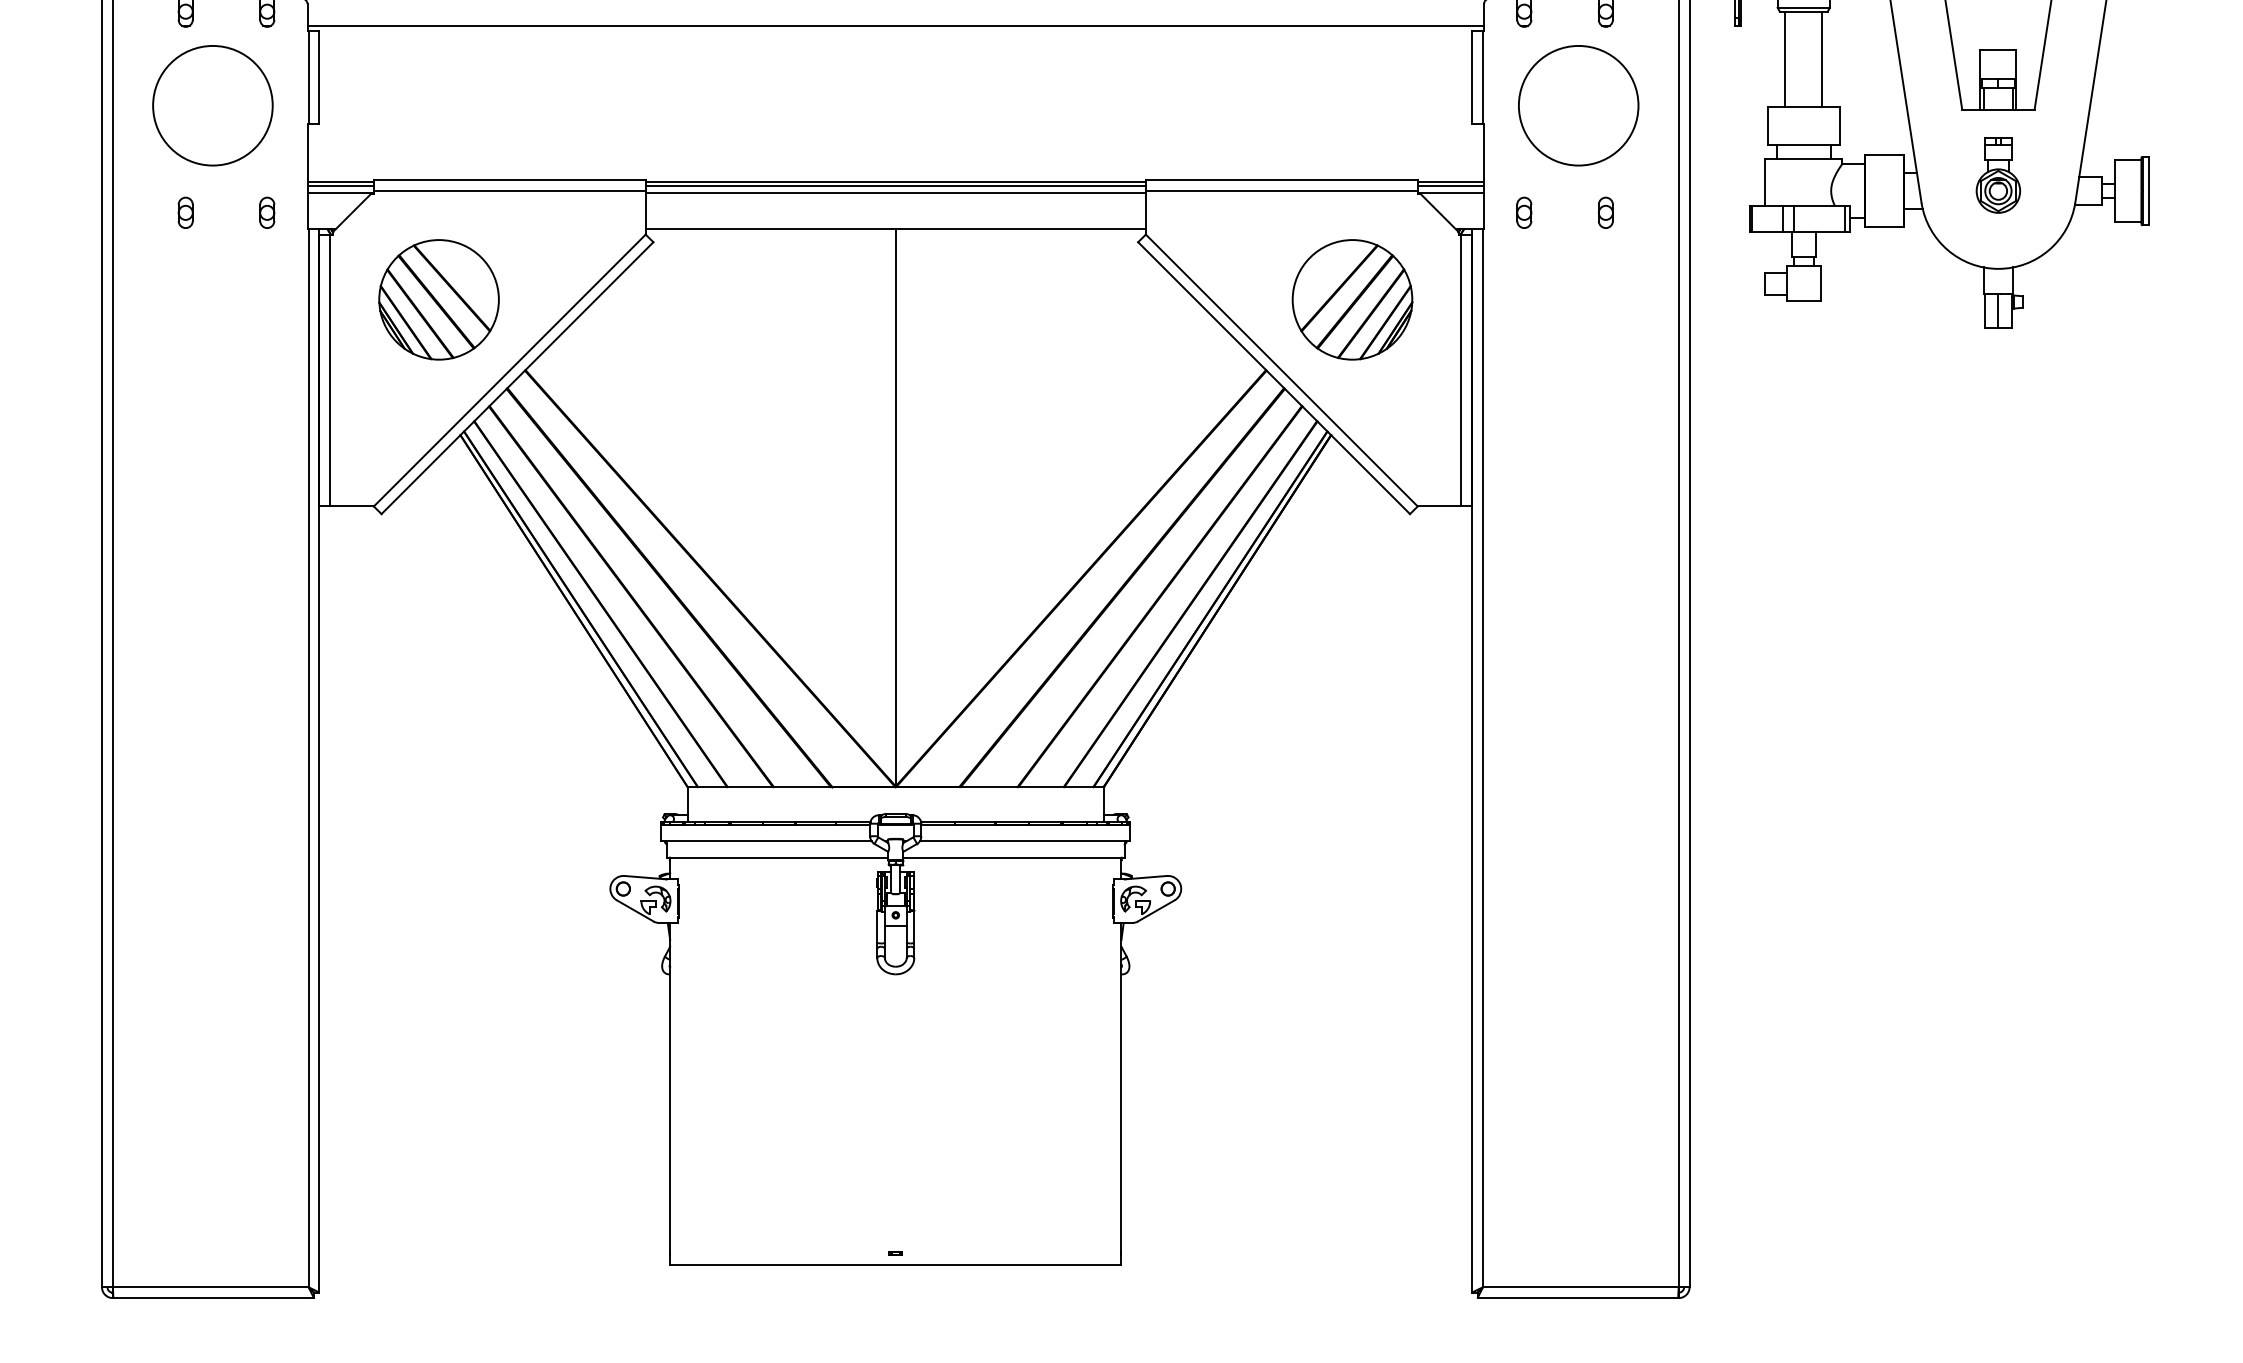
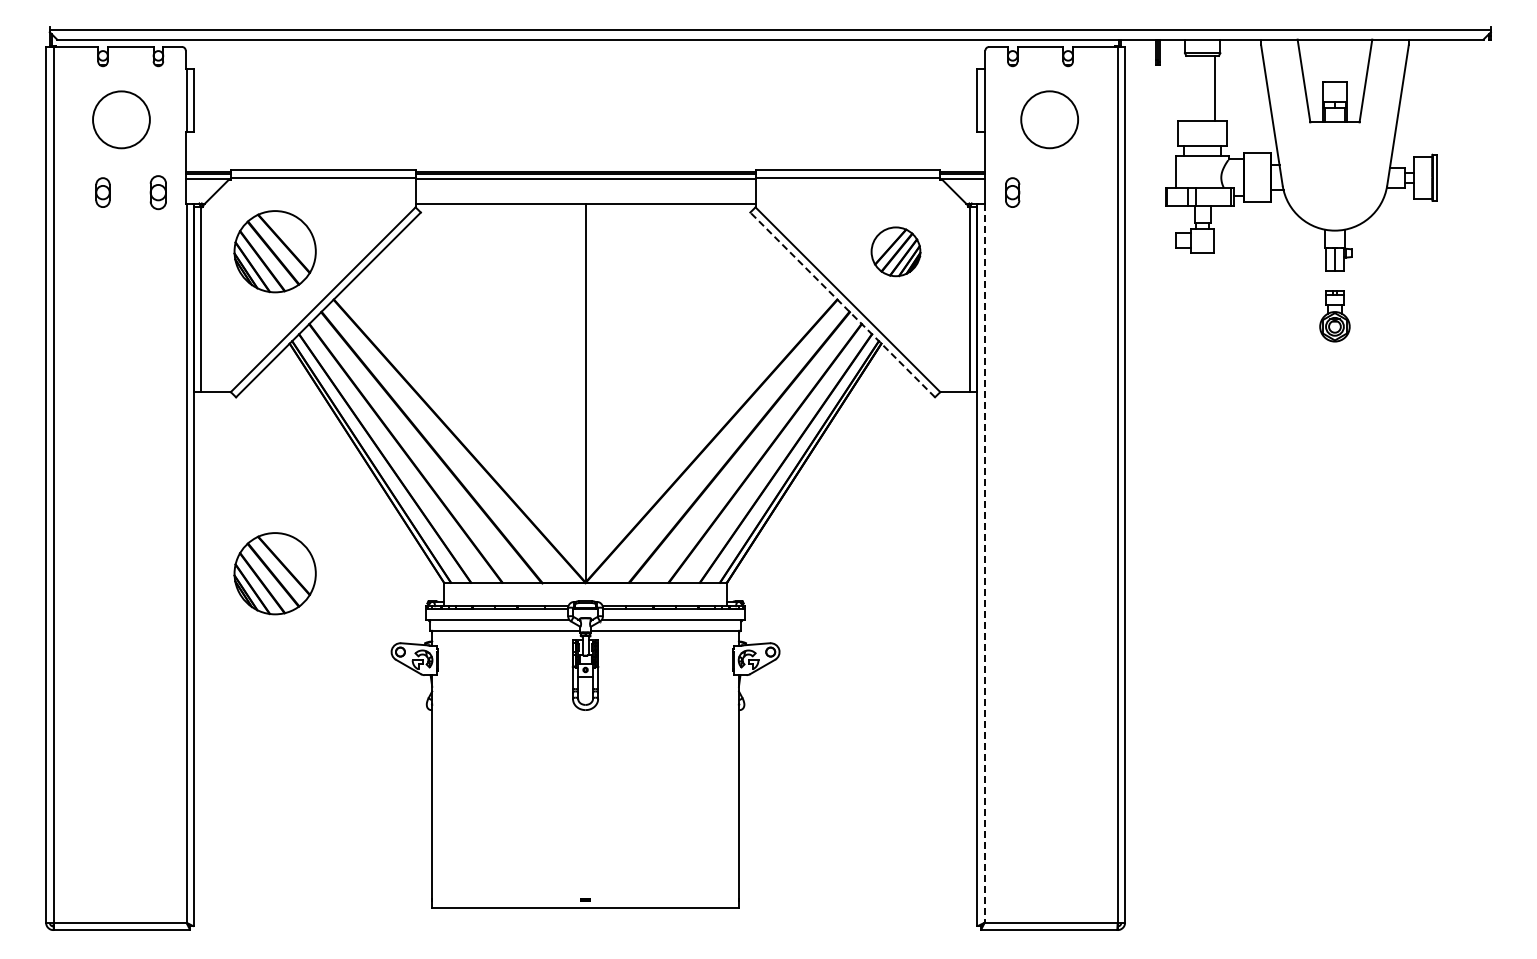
line: (895, 25) -> (585, 65), removed
line: (1785, 58) -> (1190, 87), removed
circle: (212, 105) -> (121, 119), size x0.7
circle: (1578, 105) -> (1049, 119), size x0.7
part: (1997, 175) -> (1334, 316), moved
part: (184, 212) -> (102, 192), size x1.4
part: (267, 212) -> (158, 192), size x1.6
part: (1523, 212) -> (1012, 192), size x1.4
part: (1604, 212) -> (1067, 192), removed
part: (1351, 299) -> (895, 251), size x0.6
line: (1273, 377) -> (842, 304), solid -> dashed
line: (1482, 758) -> (984, 563), solid -> dashed
part: (438, 773) -> (274, 573), added

